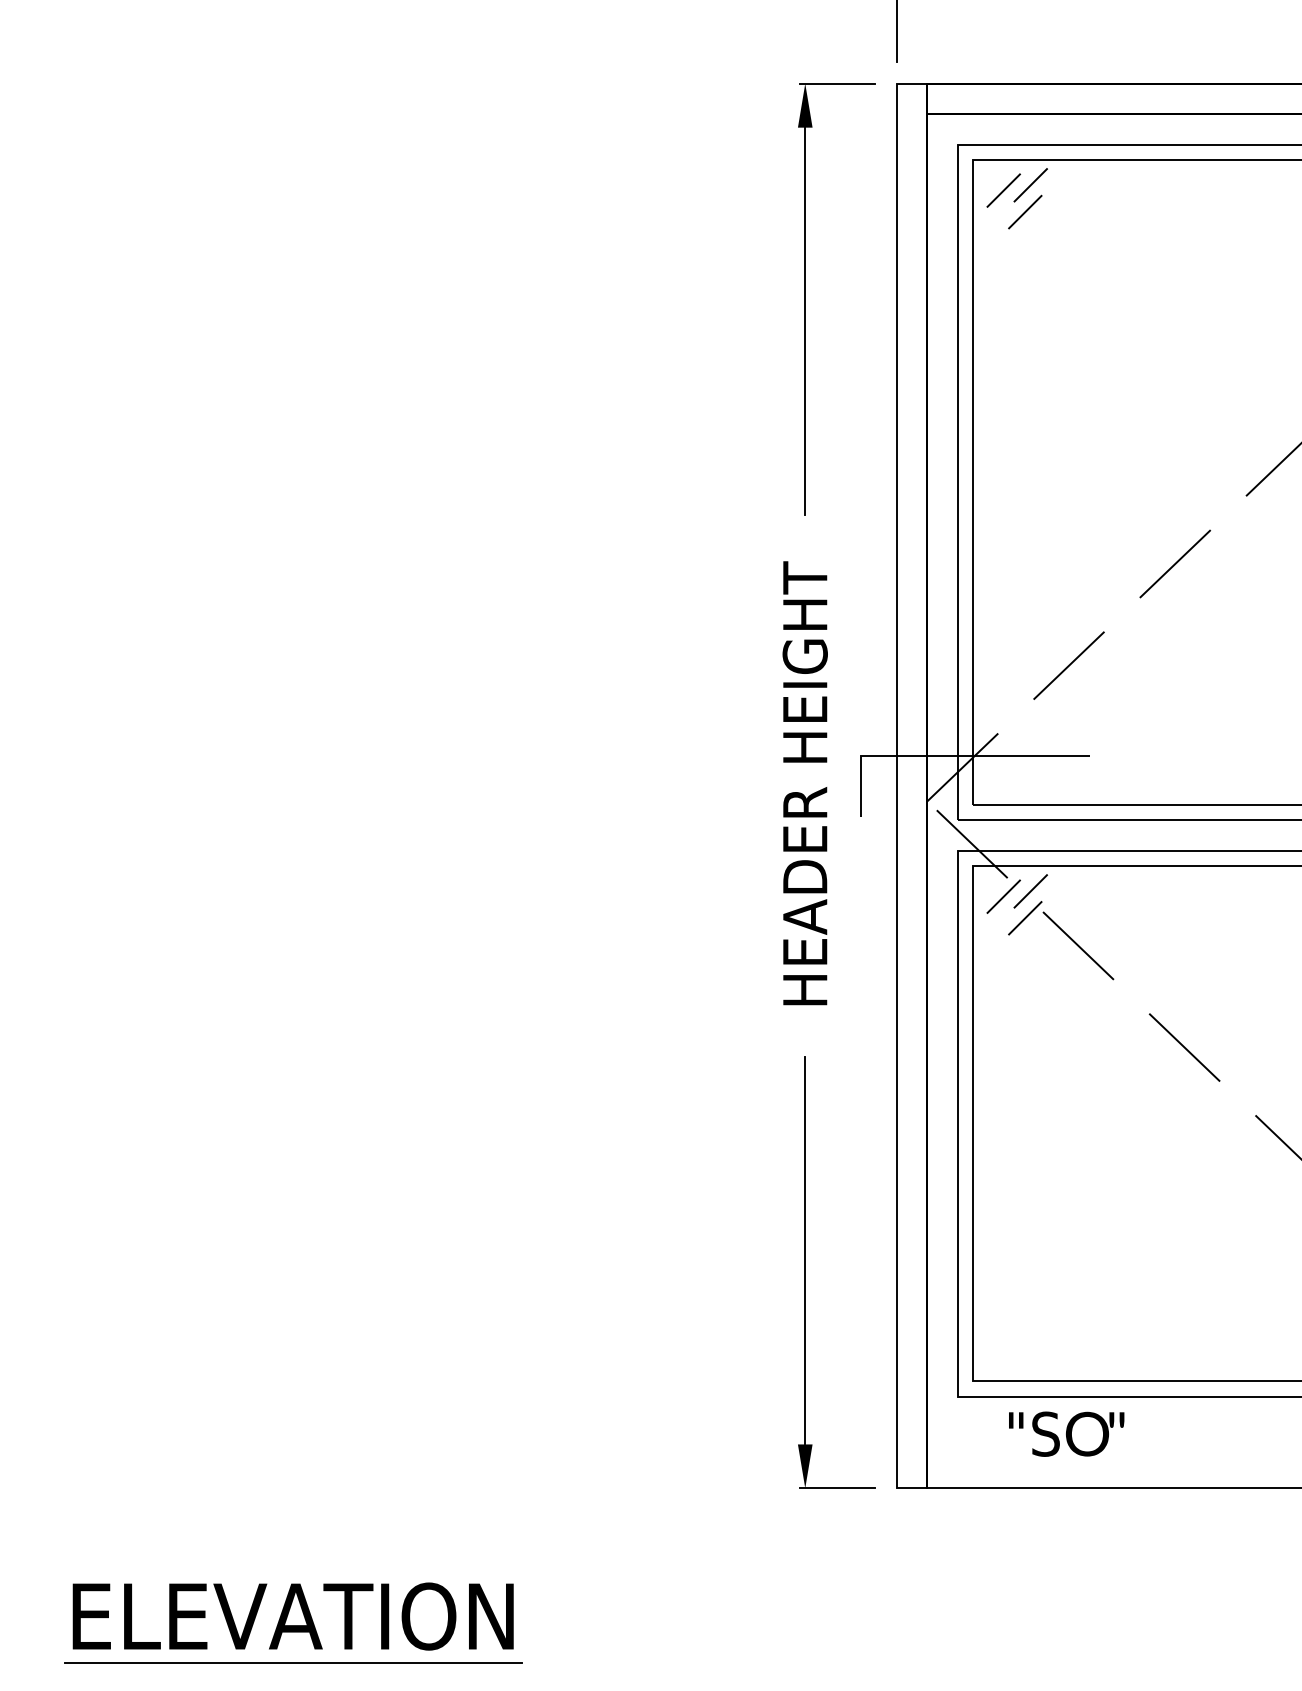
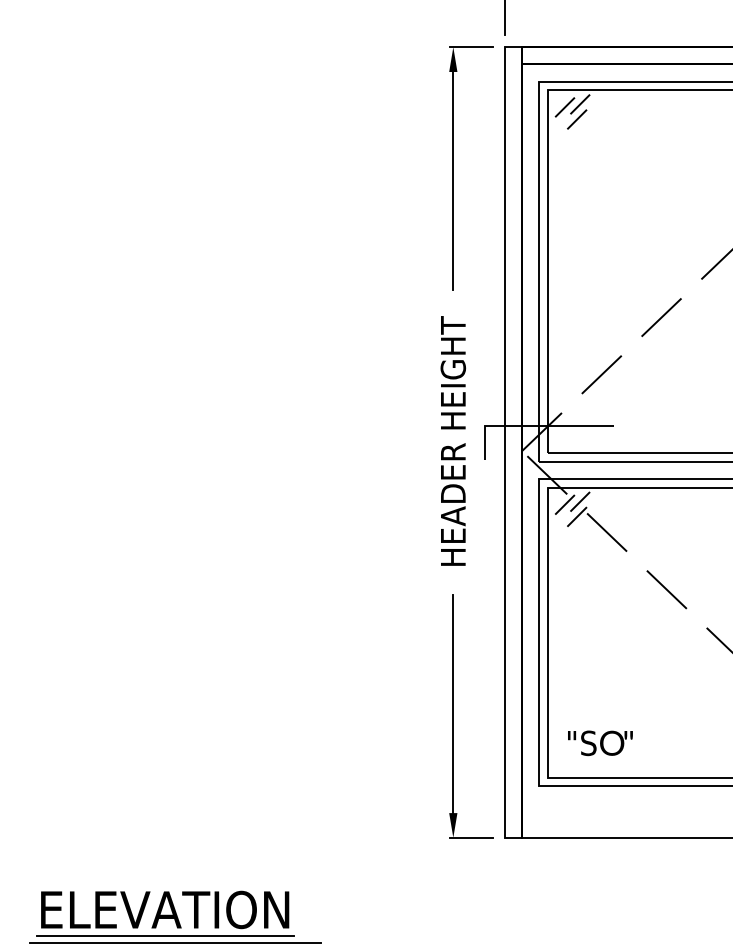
text: (1066, 1434) -> (600, 743), moved
line: (309, 1676) -> (174, 943), added

